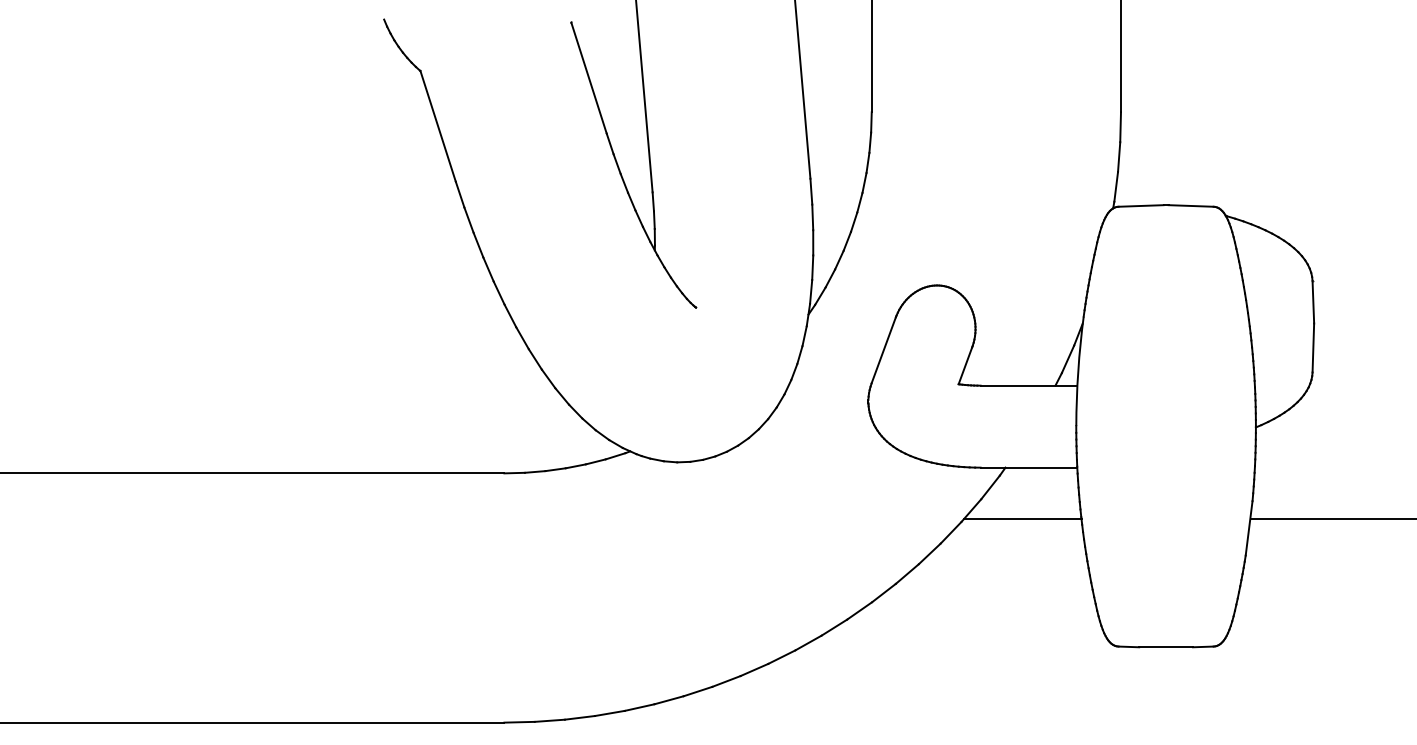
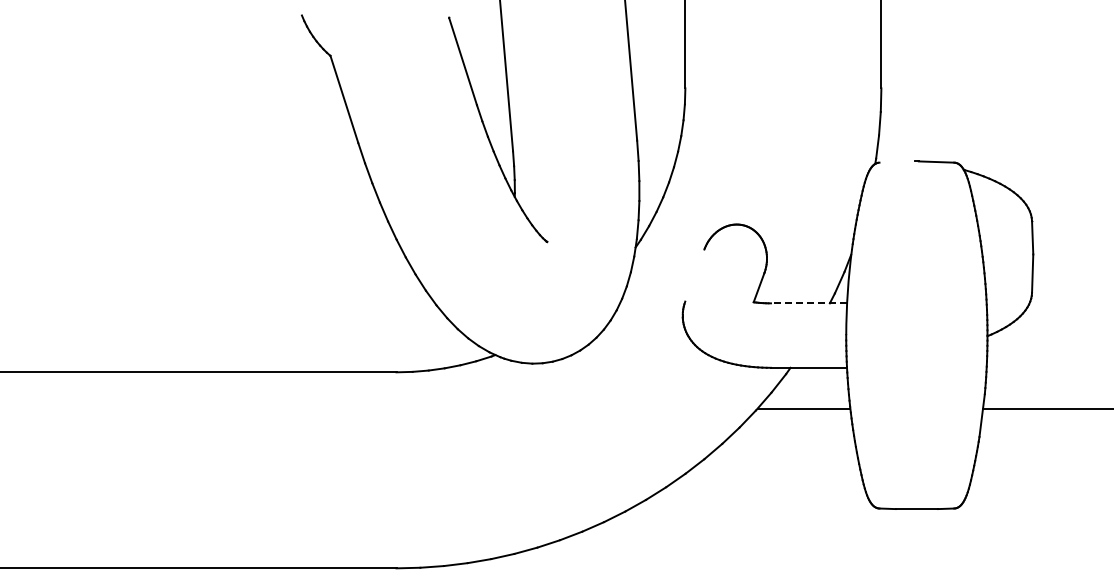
line: (1140, 205) -> (896, 161), removed
line: (883, 350) -> (694, 275), removed
line: (1028, 385) -> (808, 303), solid -> dashed

